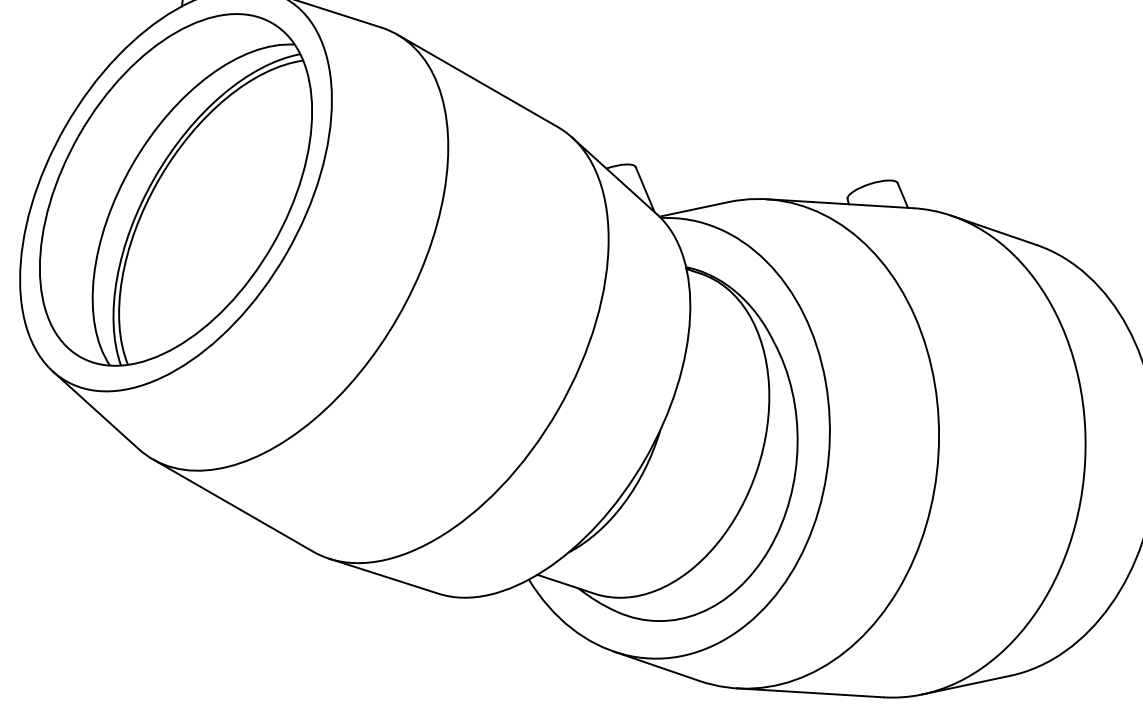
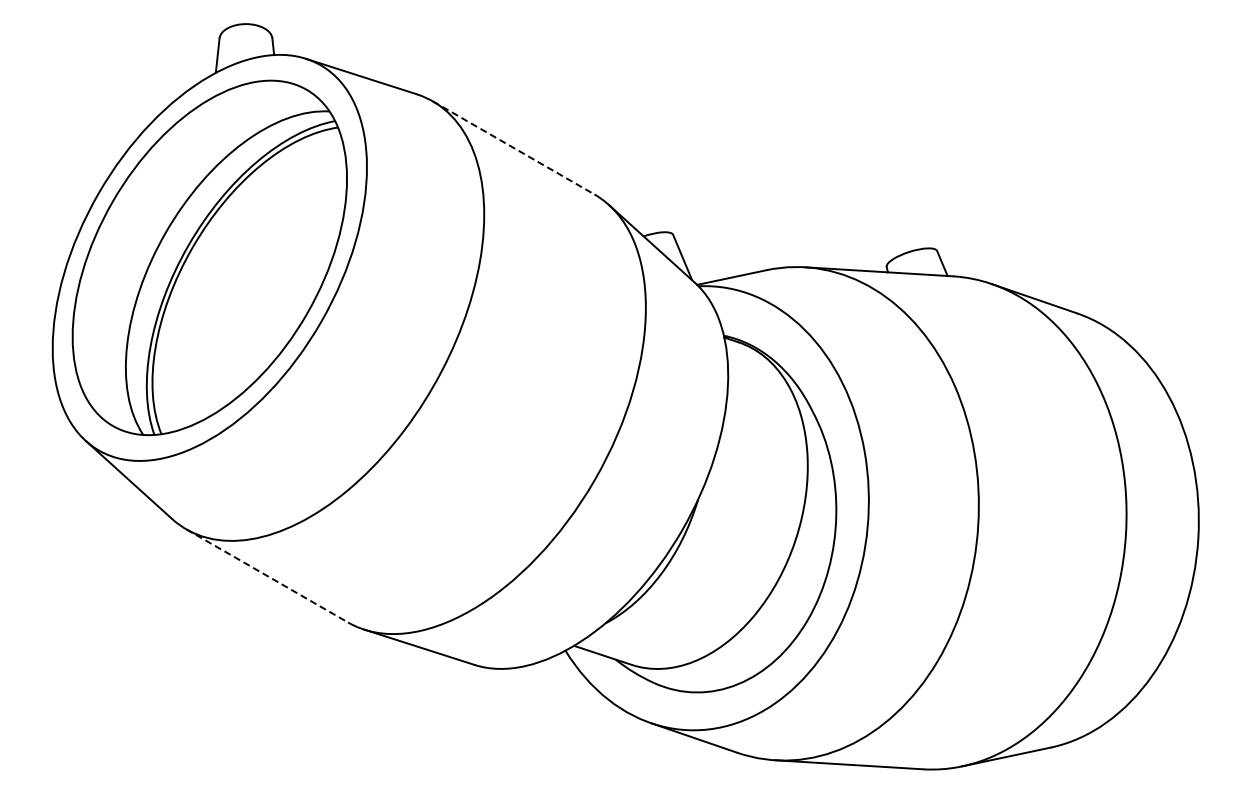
line: (478, 81) -> (514, 148), solid -> dashed
line: (233, 506) -> (267, 576), solid -> dashed

